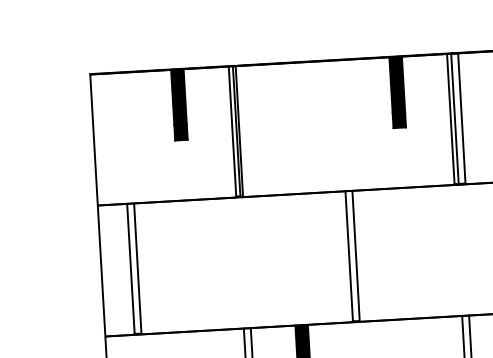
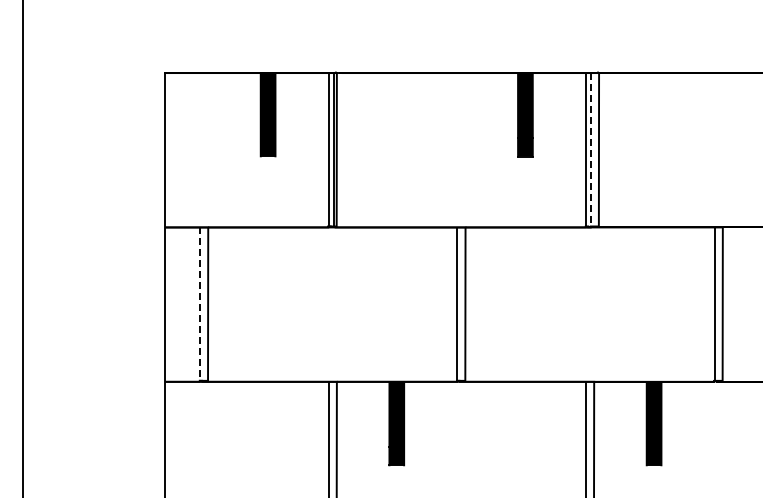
line: (454, 118) -> (590, 149), solid -> dashed
line: (131, 269) -> (200, 304), solid -> dashed

